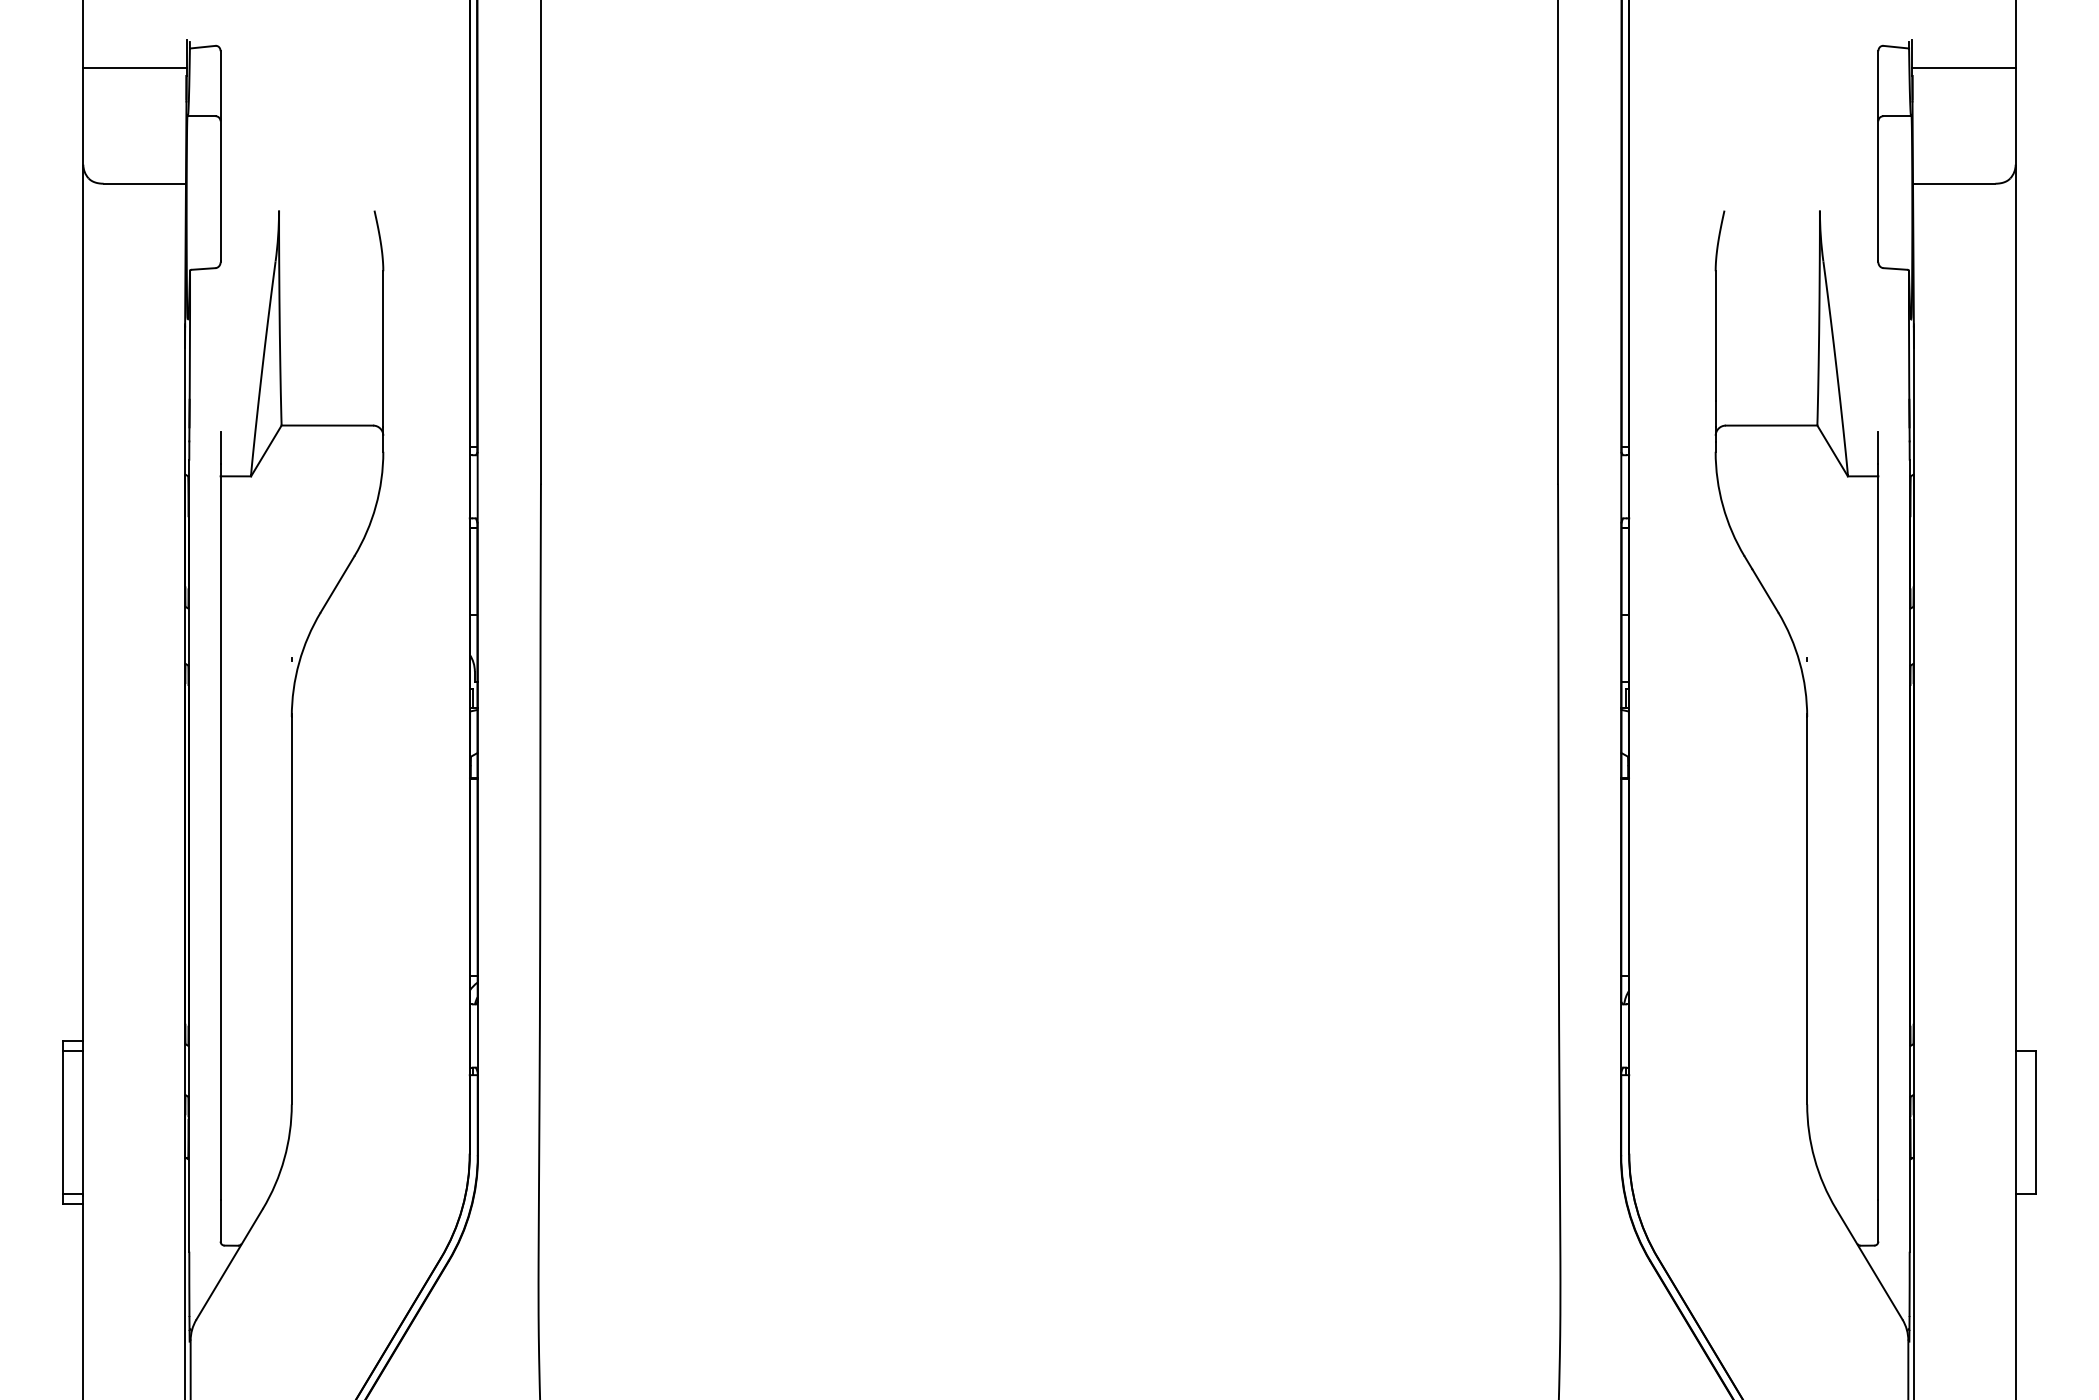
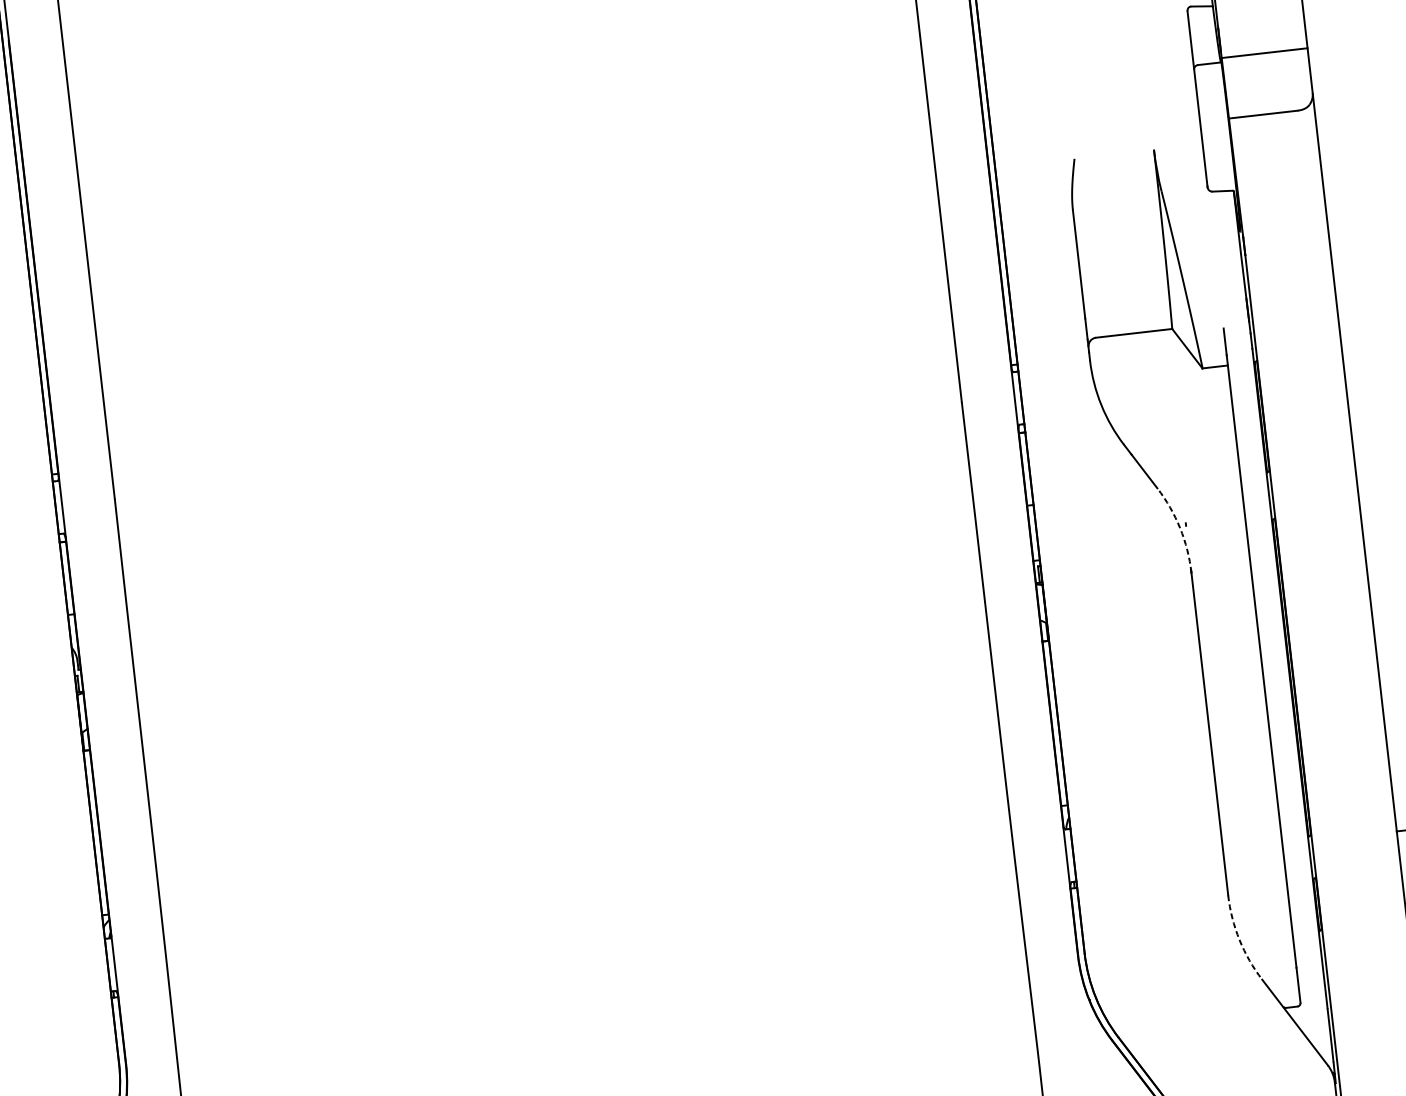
line: (1963, 68) -> (1264, 53), moved
arc: (1799, 662) -> (1179, 528), solid -> dashed
arc: (1814, 1158) -> (1239, 939), solid -> dashed

